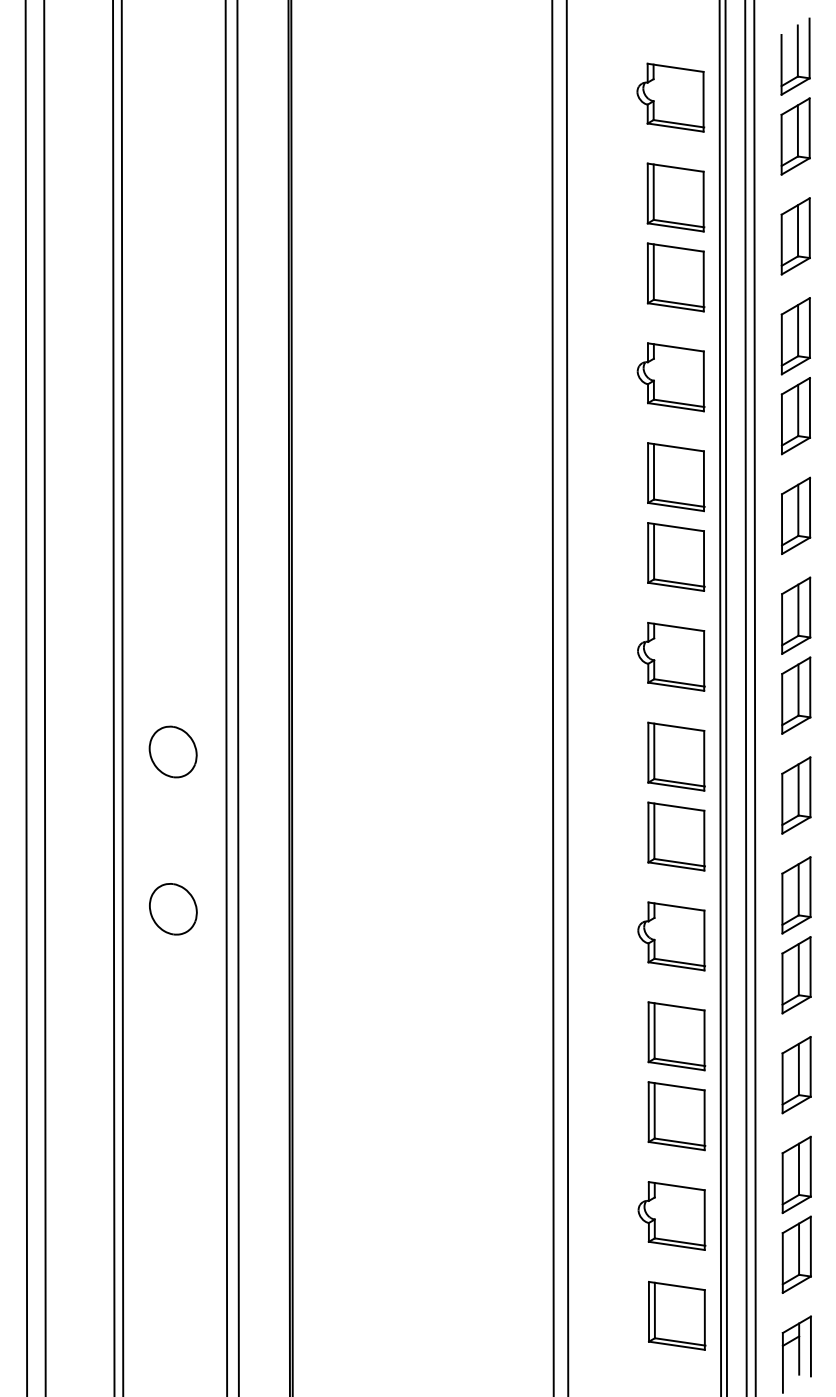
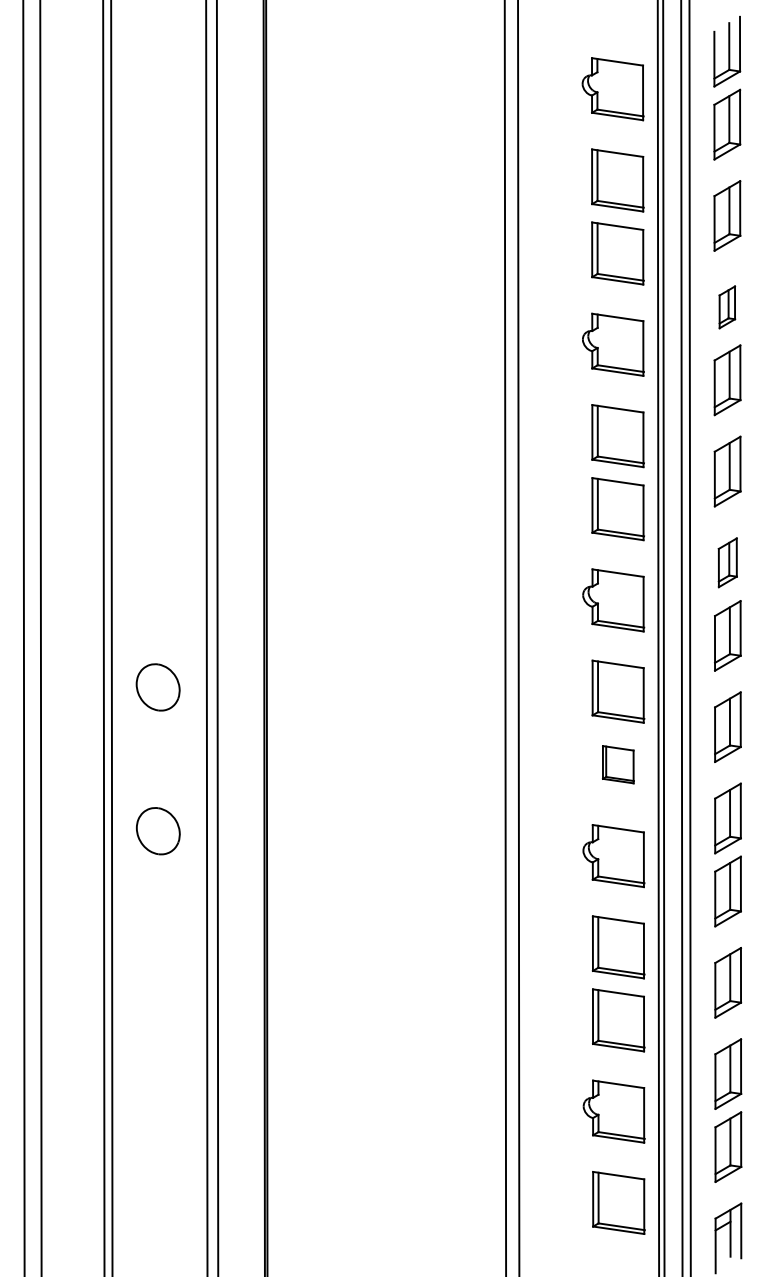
part: (795, 336) -> (727, 307), size x0.6
part: (796, 615) -> (728, 562), size x0.7
part: (676, 836) -> (618, 764), size x0.6

